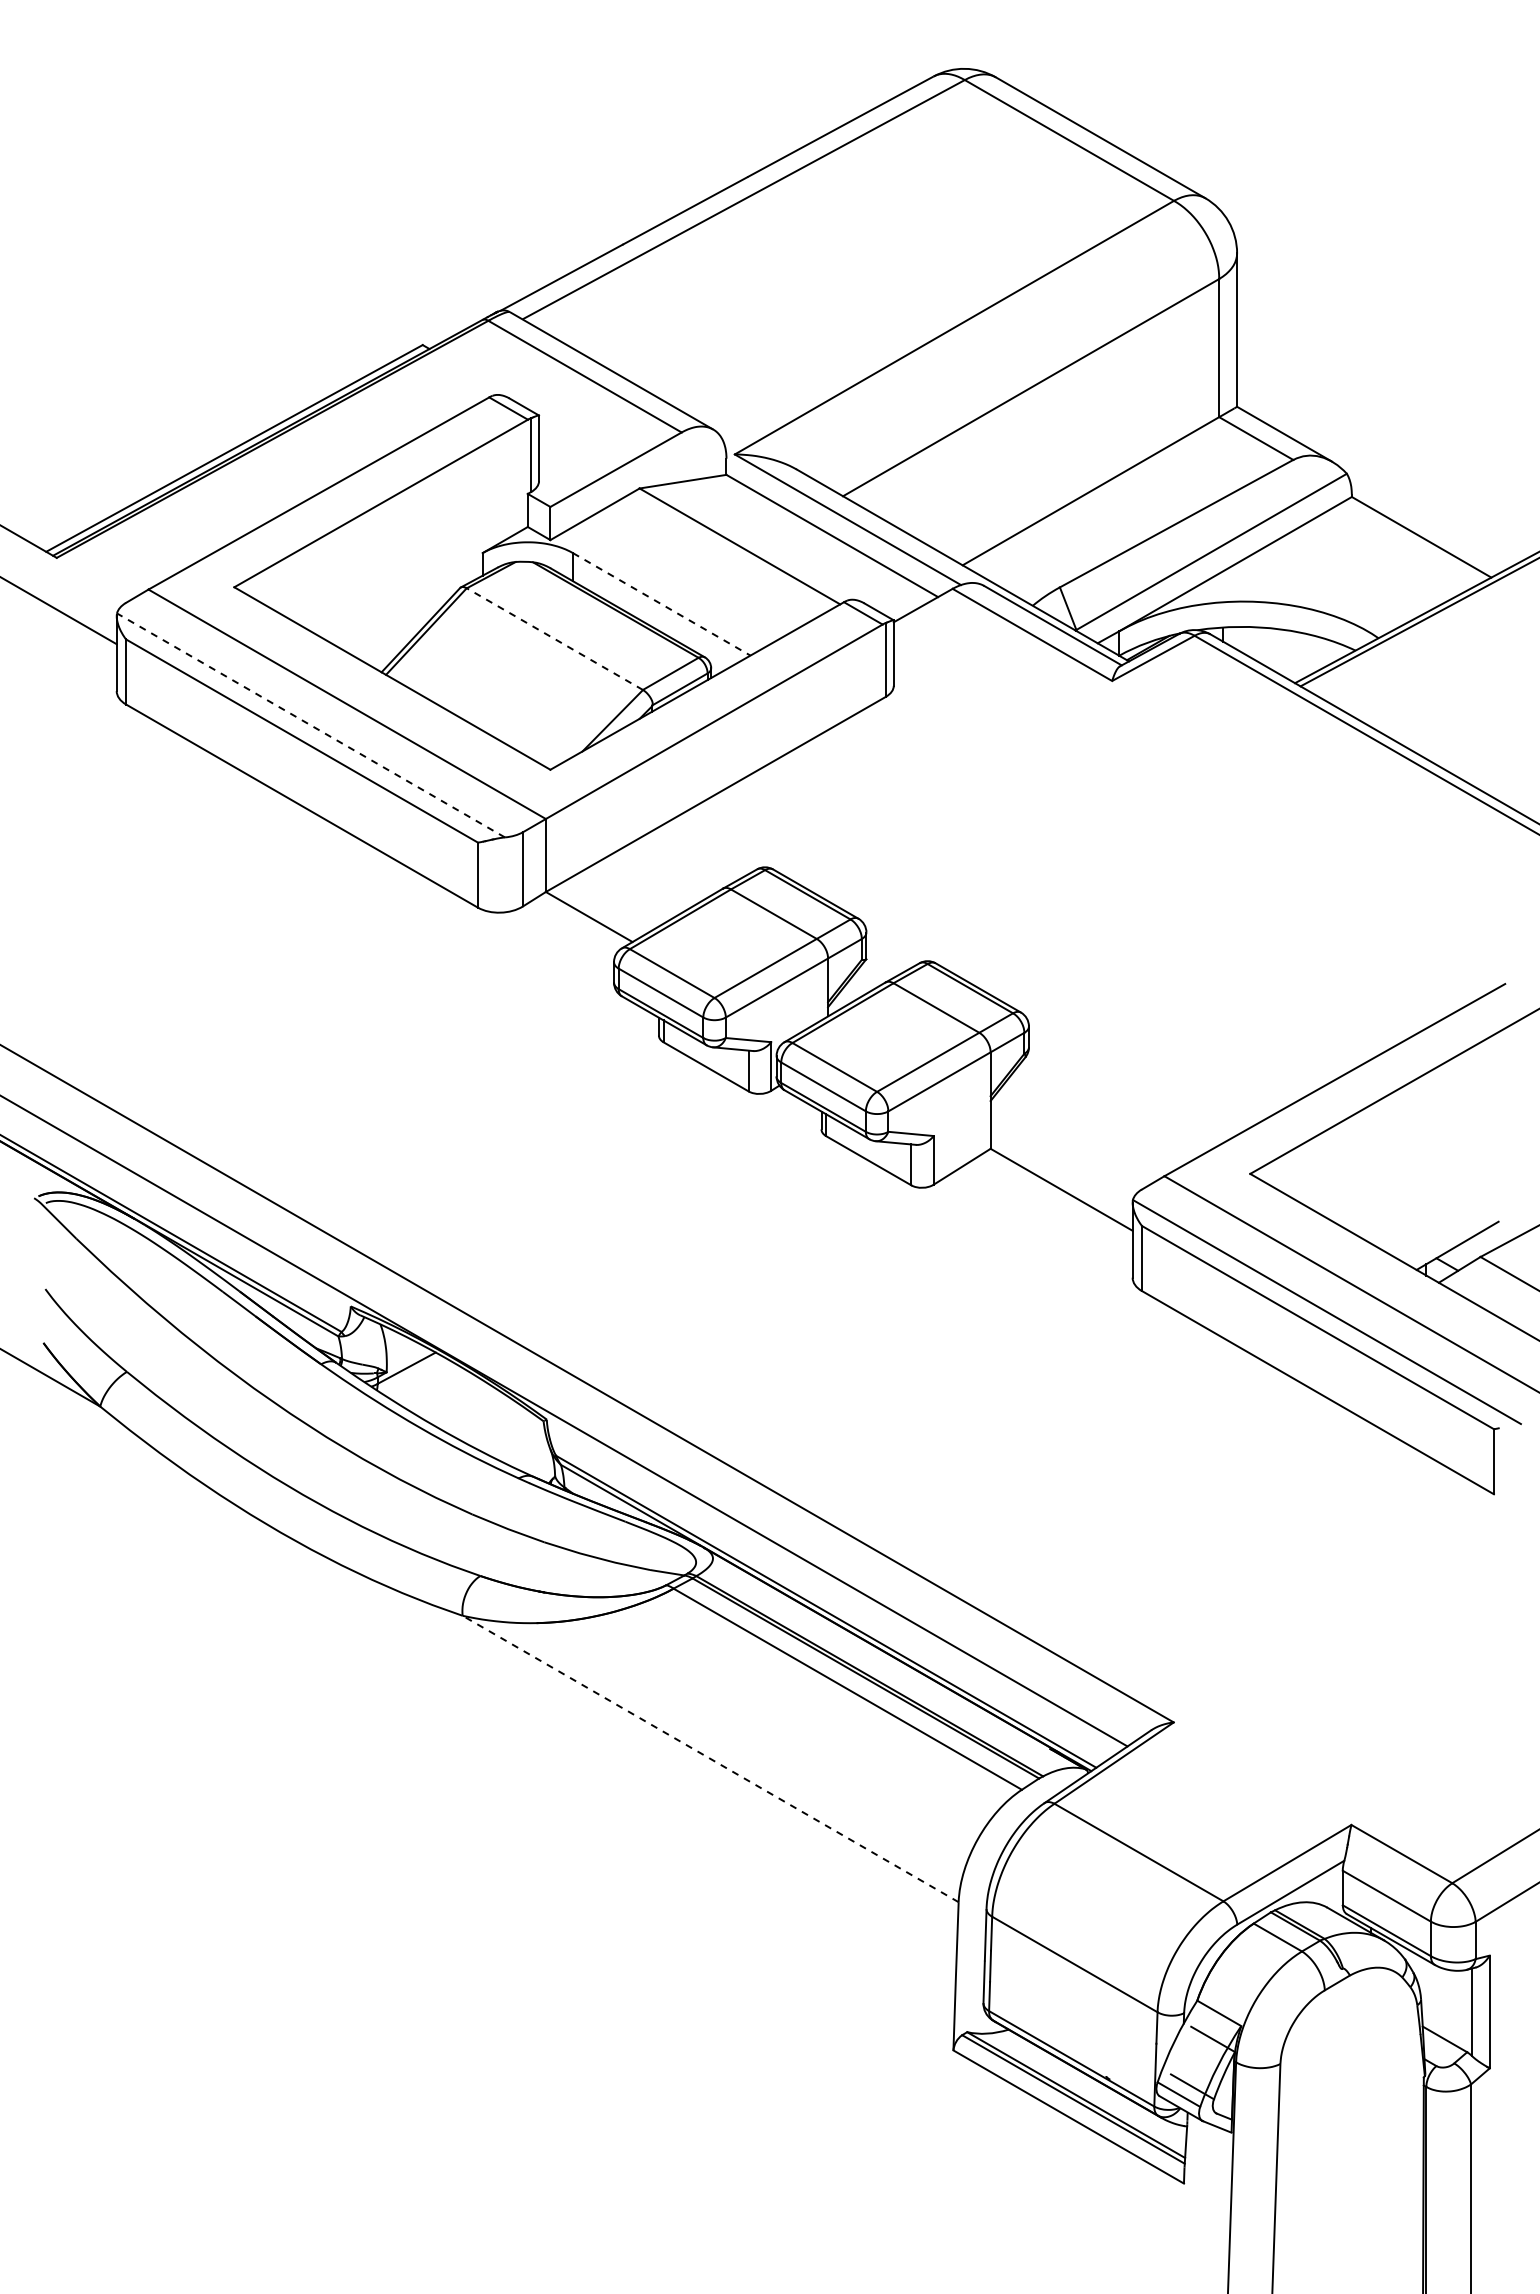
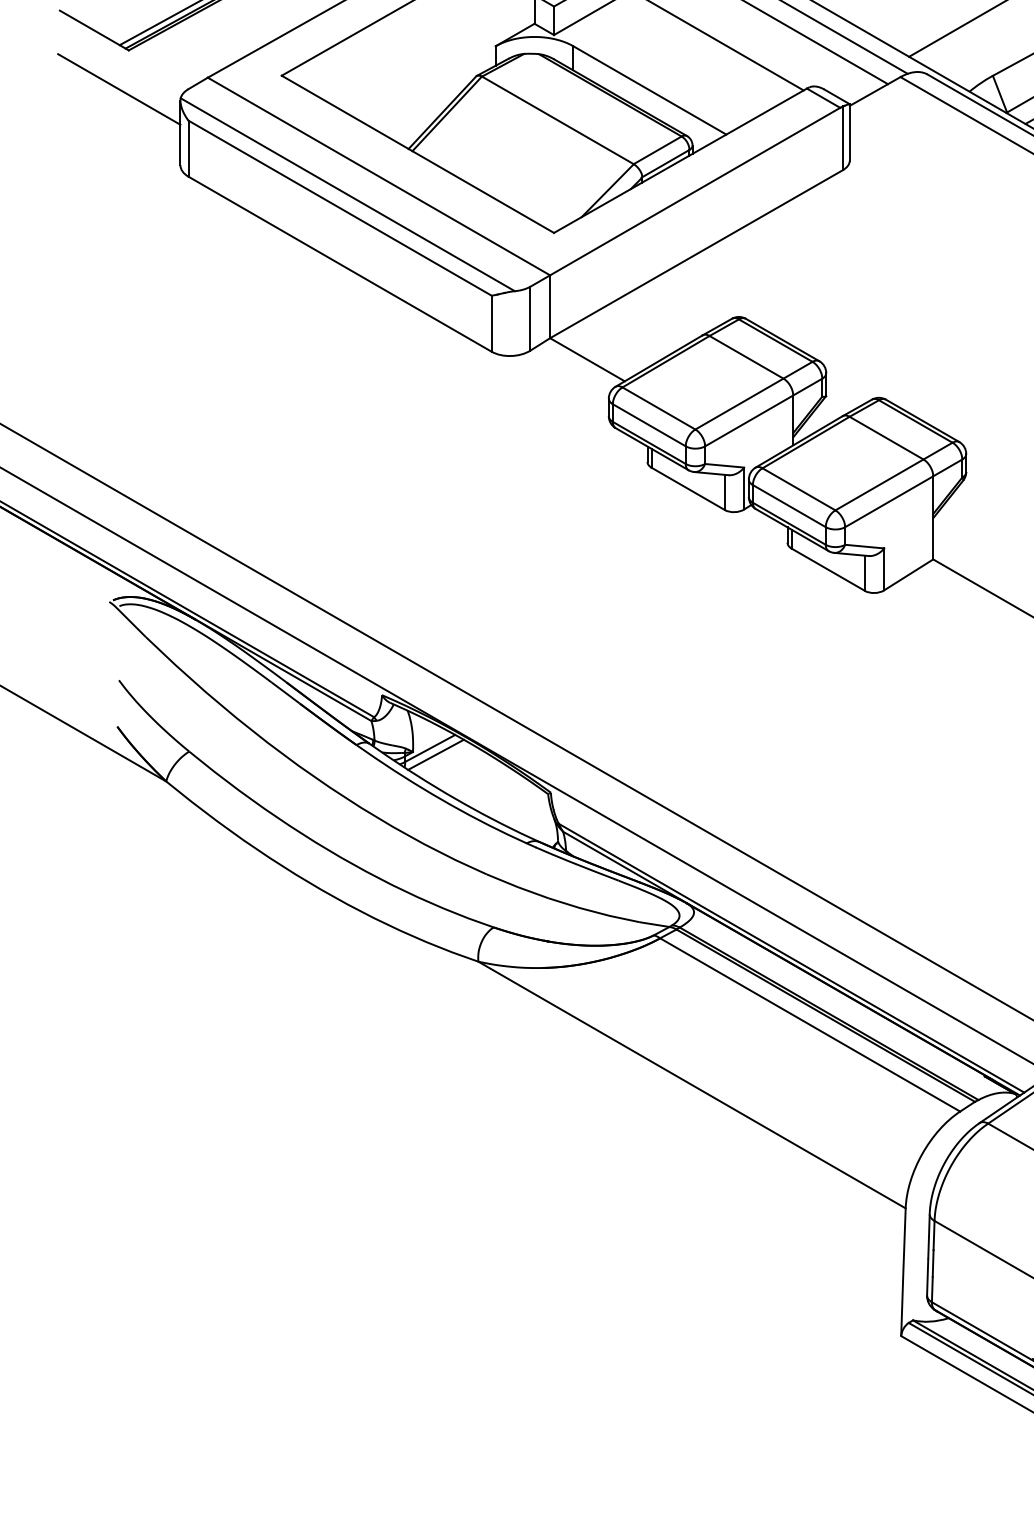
line: (662, 604) -> (650, 90), dashed -> solid
line: (554, 639) -> (557, 120), dashed -> solid
line: (310, 725) -> (347, 194), dashed -> solid
line: (413, 1375) -> (436, 754), added
line: (710, 1758) -> (691, 1084), dashed -> solid

